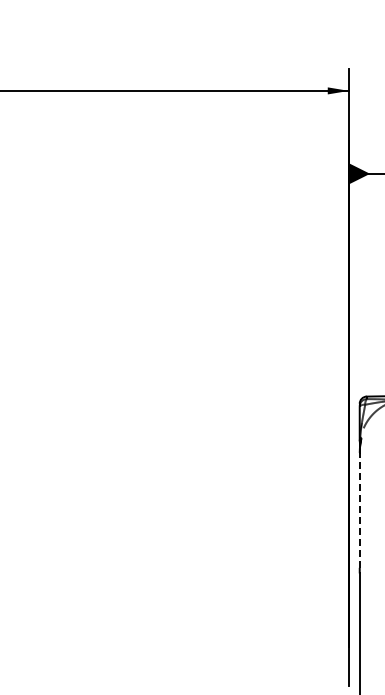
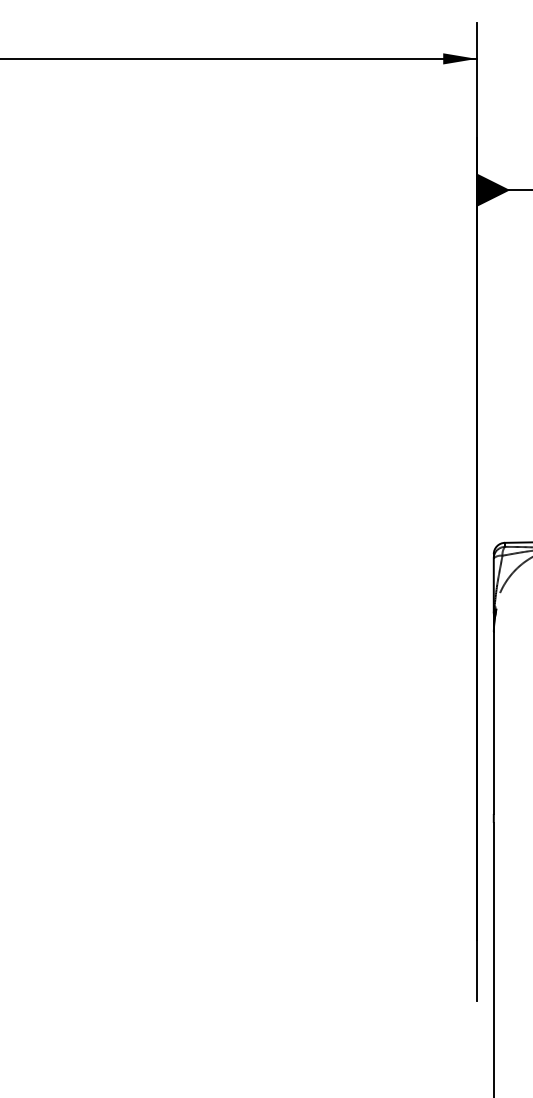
line: (359, 510) -> (493, 723), dashed -> solid

